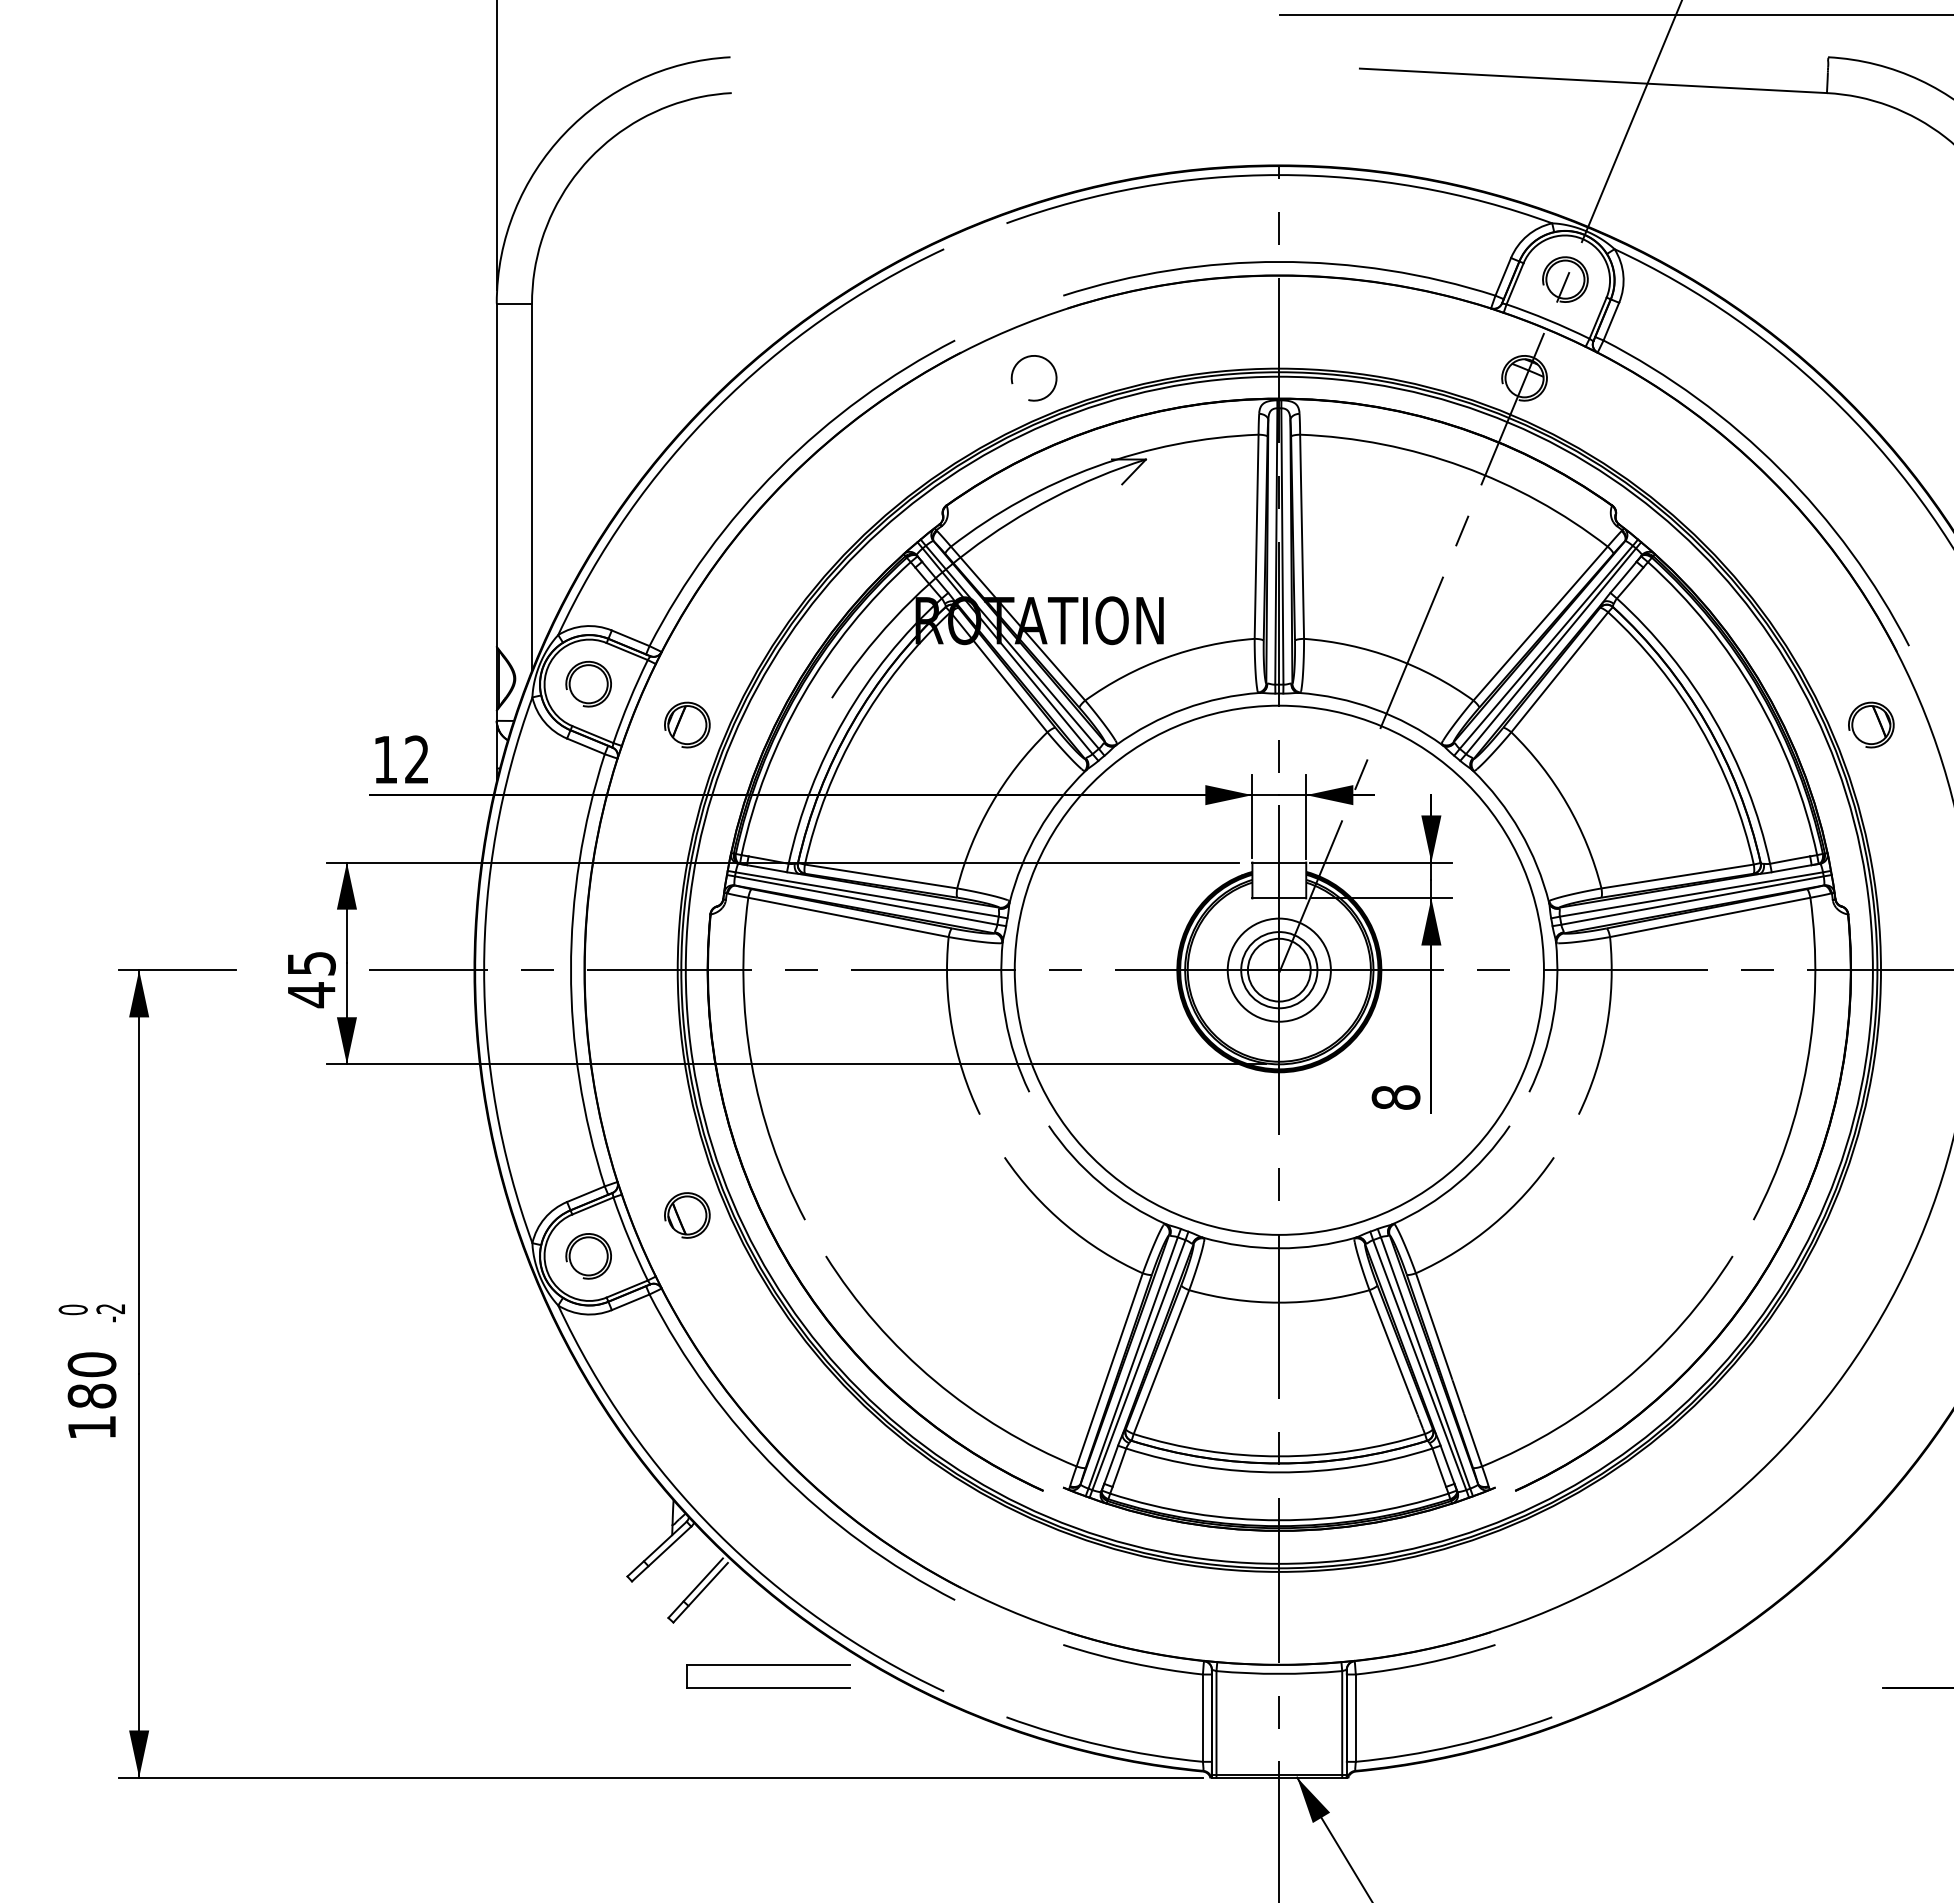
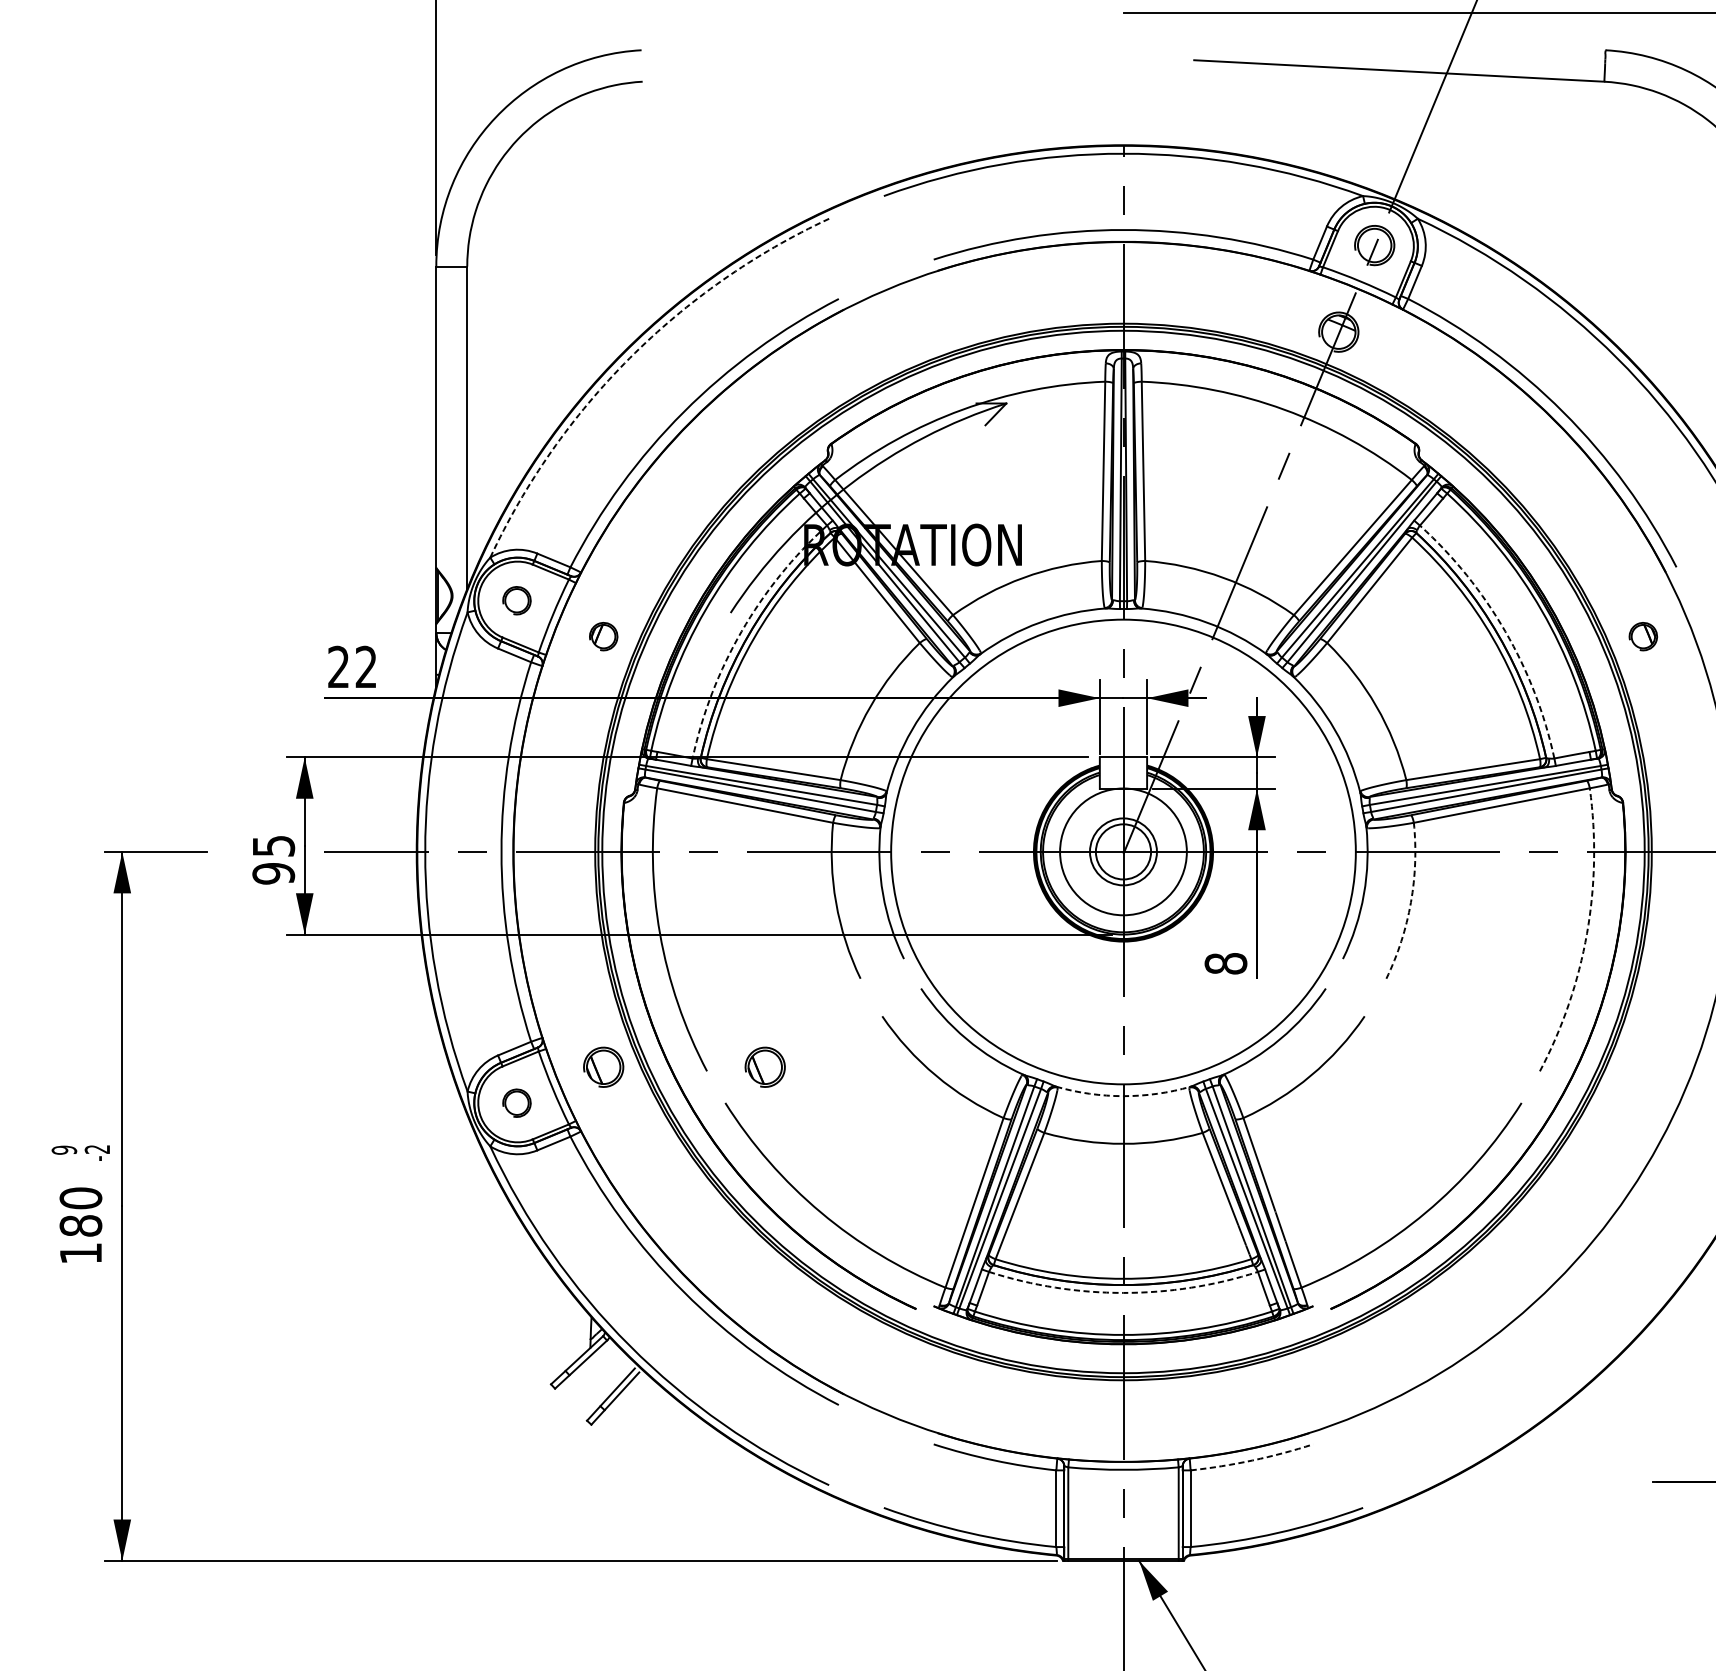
arc: (1014, 370) -> (890, 325), removed
arc: (717, 407) -> (630, 357), solid -> dashed
part: (588, 683) -> (516, 600), size x0.7
arc: (844, 719) -> (741, 631), solid -> dashed
arc: (1714, 719) -> (1505, 631), solid -> dashed
part: (687, 724) -> (603, 636), size x0.7
part: (1871, 724) -> (1643, 636), size x0.7
text: (384, 759) -> (337, 666), 12 -> 22
circle: (1278, 969) -> (1122, 851), size x1.4
text: (311, 995) -> (273, 874), 45 -> 95
arc: (1606, 1028) -> (1410, 903), solid -> dashed
arc: (1807, 1063) -> (1587, 933), solid -> dashed
part: (871, 1215) -> (765, 1067), added
arc: (1279, 1248) -> (1123, 1096), solid -> dashed
part: (588, 1256) -> (516, 1103), size x0.7
text: (73, 1309) -> (64, 1149), 0 -> 9
arc: (1279, 1472) -> (1123, 1292), solid -> dashed
arc: (1426, 1663) -> (1252, 1460), solid -> dashed
part: (768, 1665) -> (674, 1462), removed

